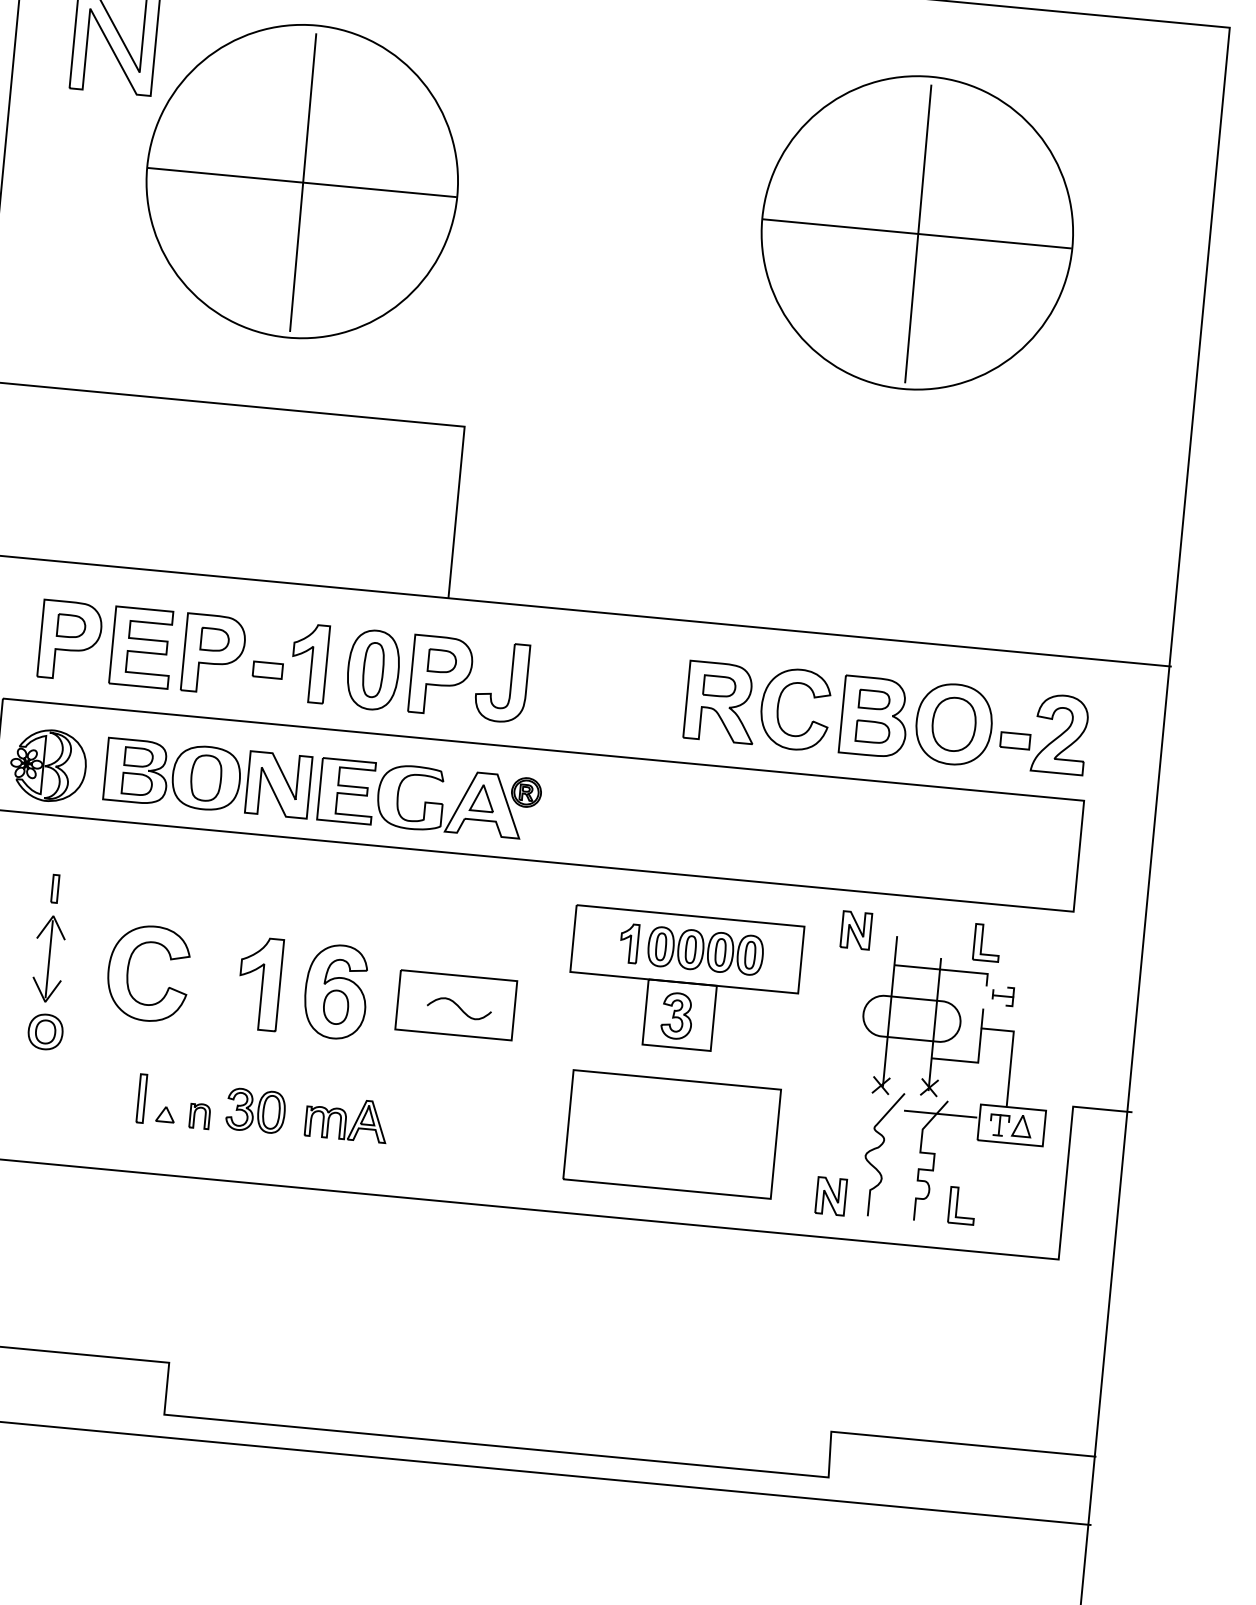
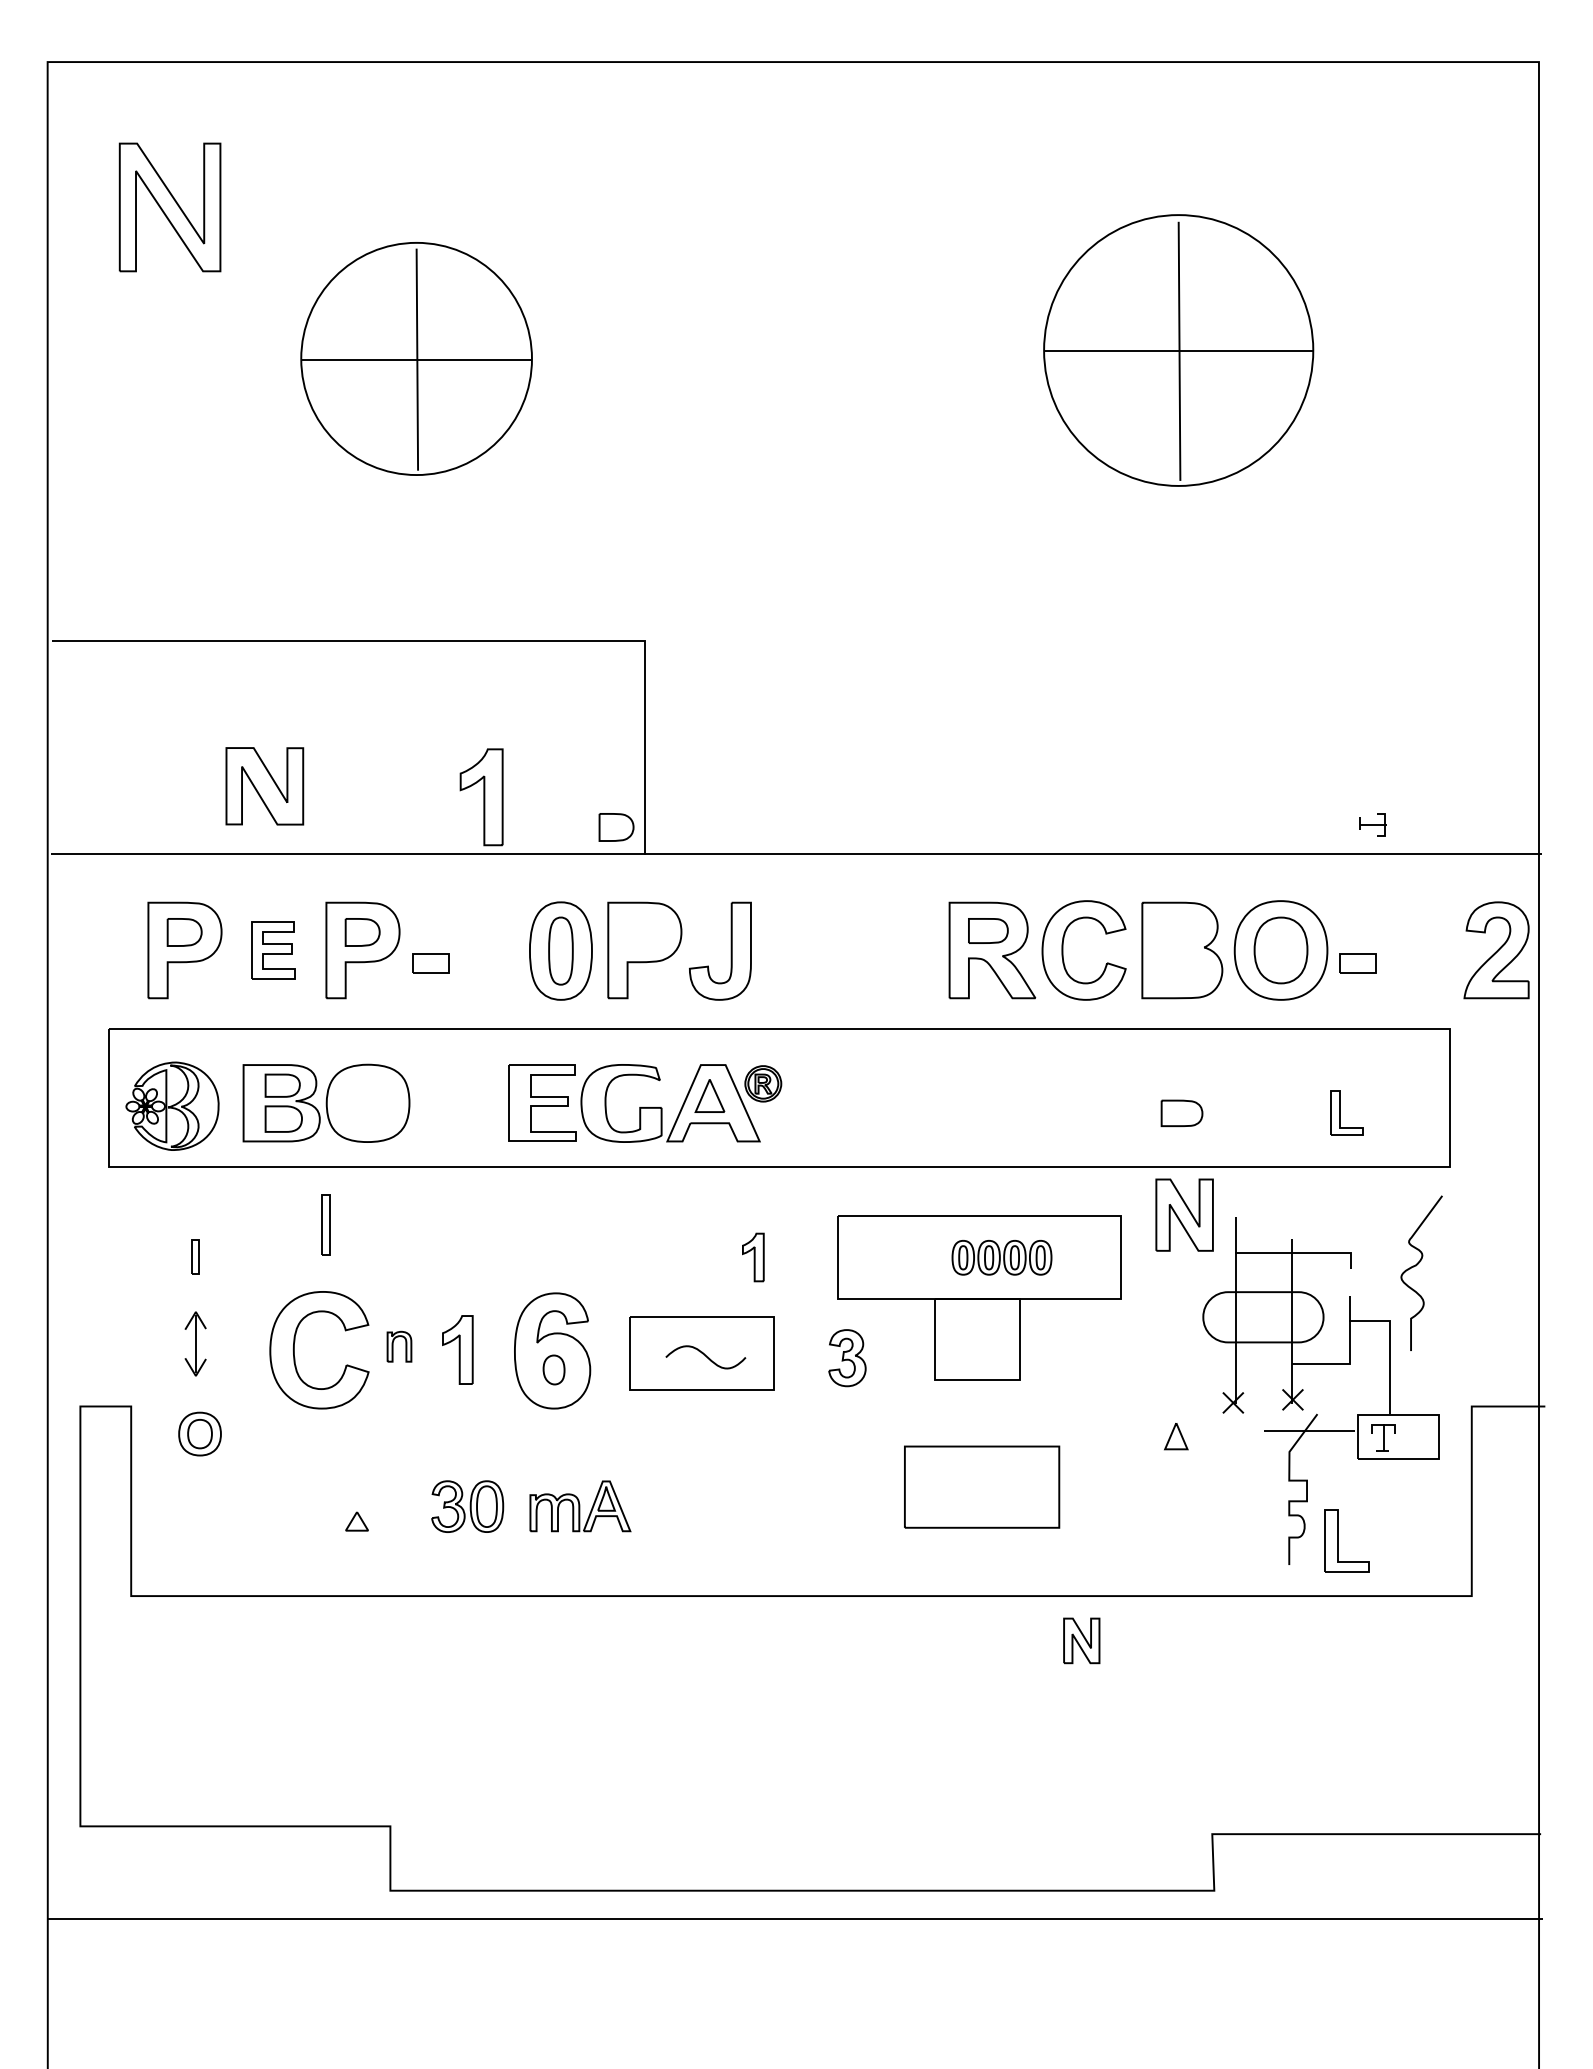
part: (302, 181) -> (416, 358), size x0.6
part: (917, 232) -> (1178, 350), size x0.7
part: (141, 647) -> (273, 950), size x0.6
part: (442, 661) -> (616, 827), moved
part: (309, 663) -> (481, 797), moved
part: (873, 699) -> (1179, 929), removed
part: (872, 732) -> (1181, 1113), moved
part: (1060, 734) -> (1496, 950), moved
part: (205, 778) -> (367, 1103), removed
part: (278, 785) -> (264, 786), moved
part: (856, 929) -> (1184, 1214), size x1.6
part: (986, 942) -> (1346, 1112), moved
part: (629, 943) -> (753, 1257), moved
part: (705, 950) -> (1001, 1257), size x0.7
part: (48, 958) -> (195, 1343), size x0.6
part: (259, 983) -> (457, 1349), size x0.6
part: (1002, 995) -> (1372, 824), moved
part: (335, 1006) -> (553, 1369), size x0.7
part: (677, 1016) -> (847, 1358), moved
part: (141, 1098) -> (325, 1224), moved
part: (199, 1116) -> (399, 1346), moved
part: (1022, 1126) -> (1176, 1436), moved
part: (671, 1133) -> (981, 1486), size x0.6
curve: (878, 1148) -> (1416, 1266), moved
part: (831, 1196) -> (1081, 1640), moved
part: (961, 1205) -> (1346, 1541), size x1.4

